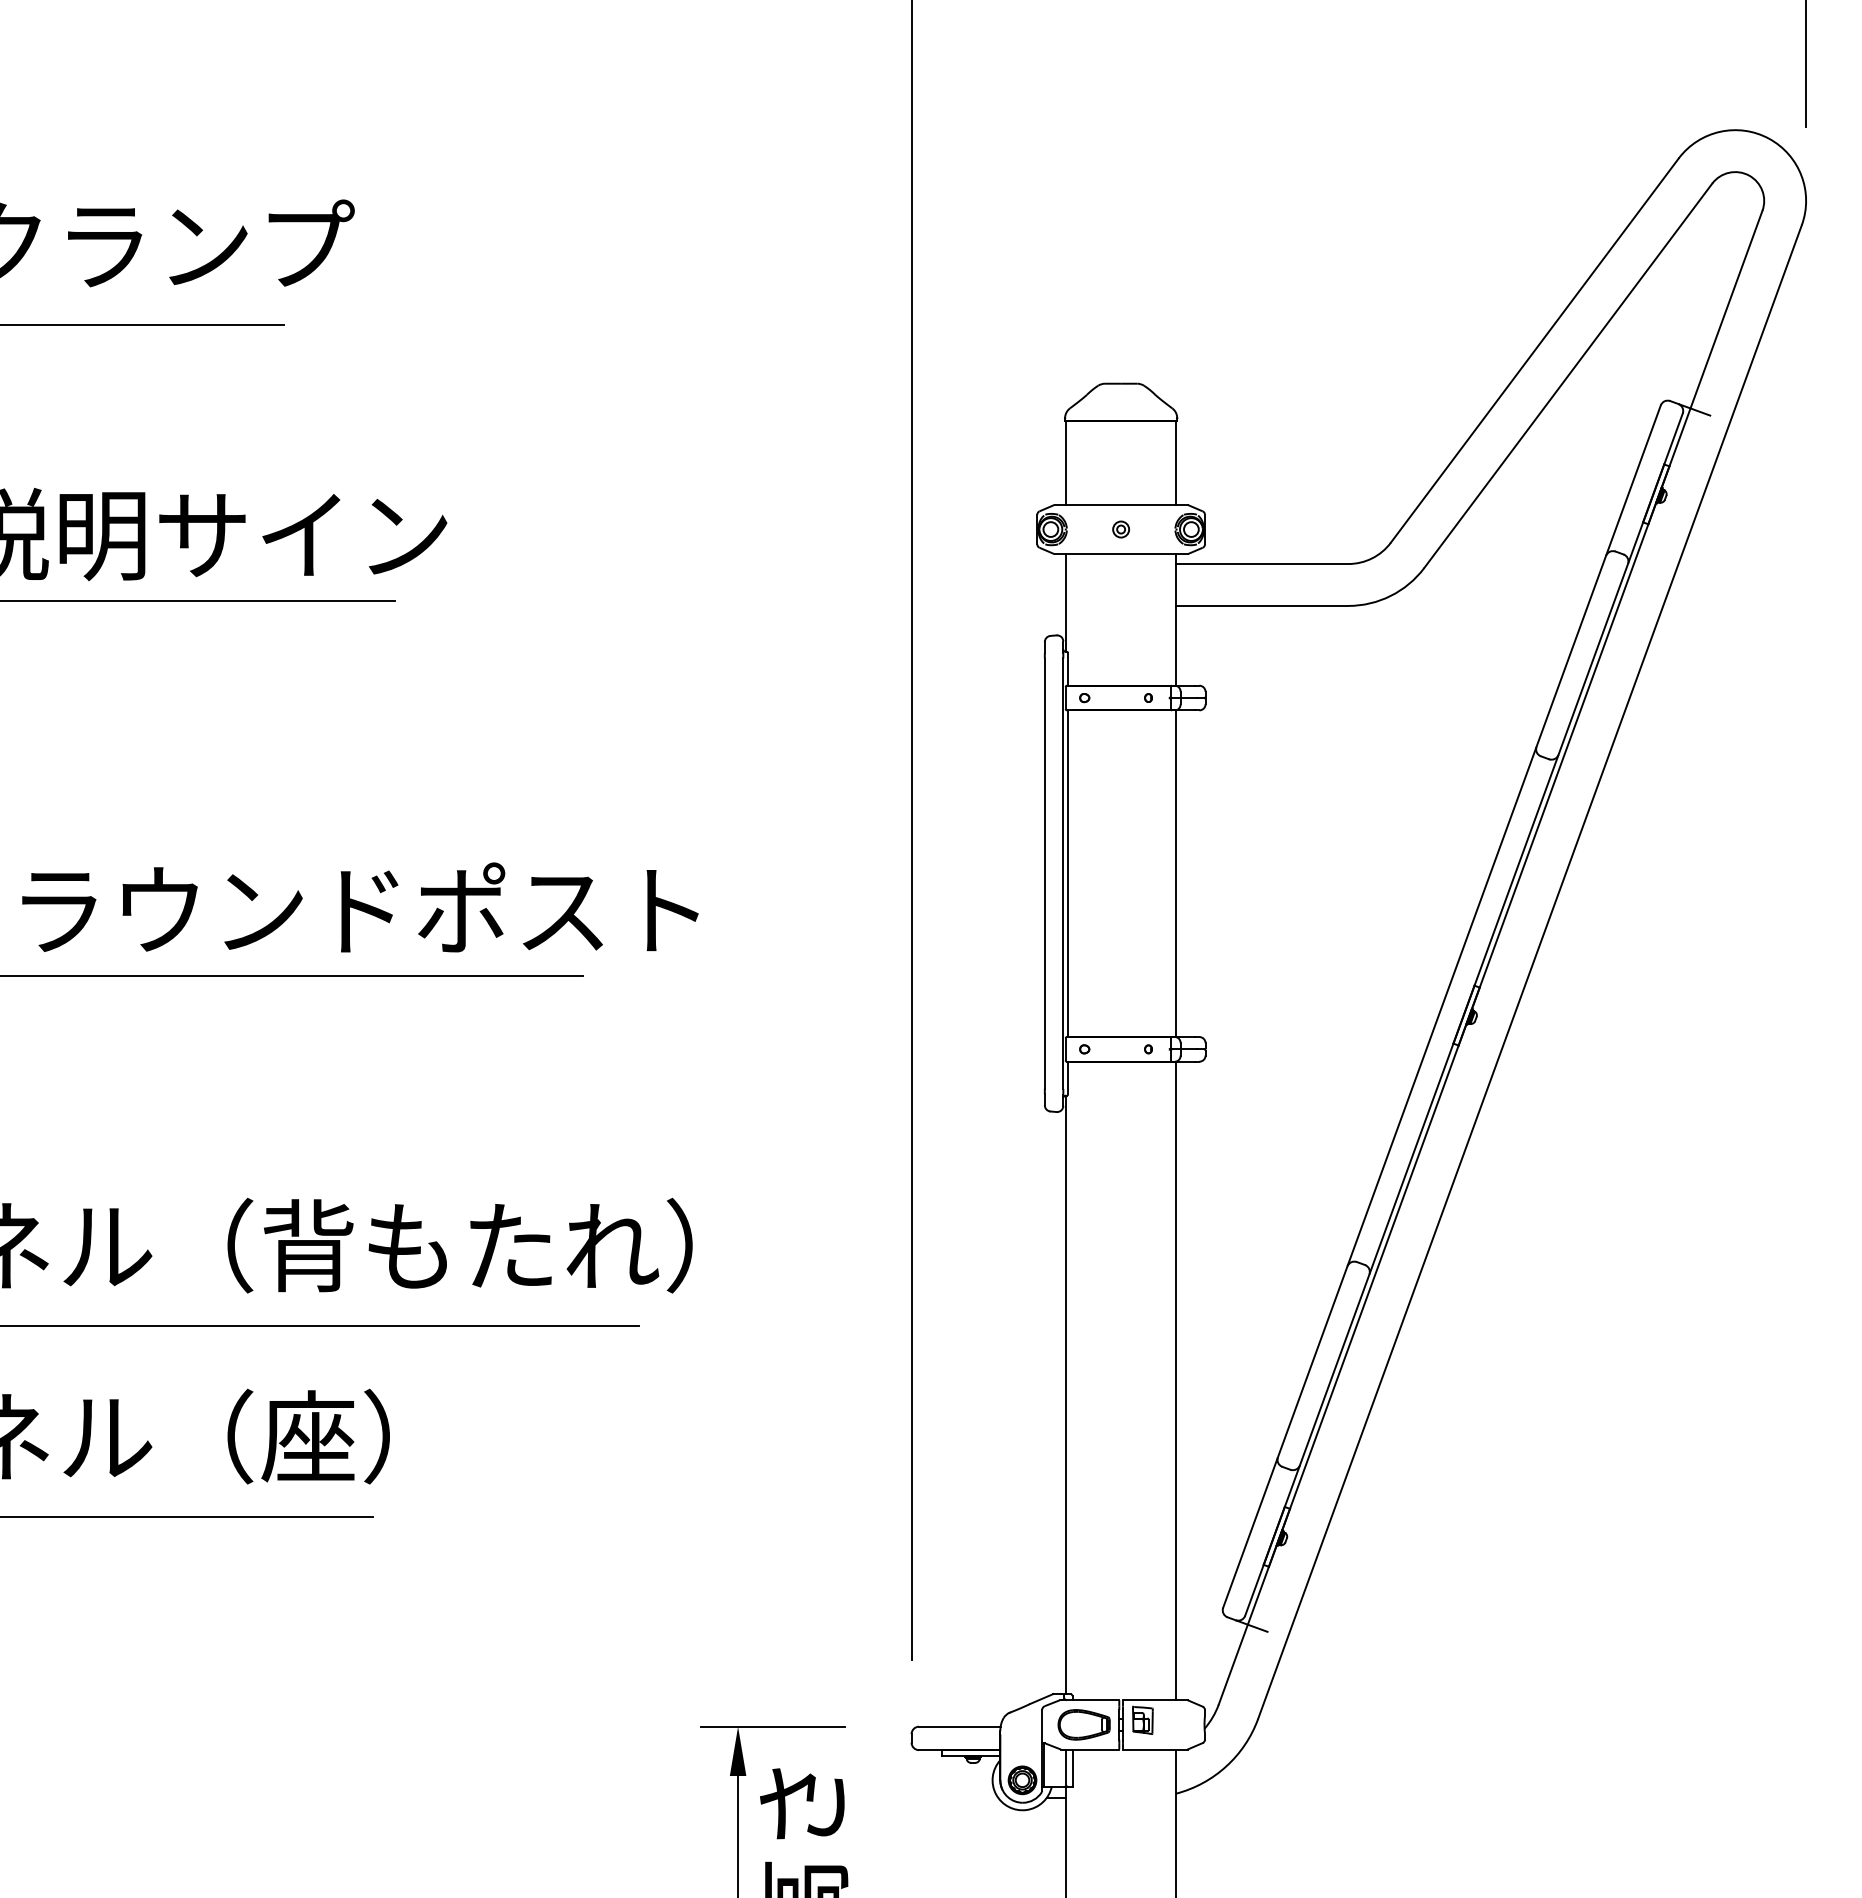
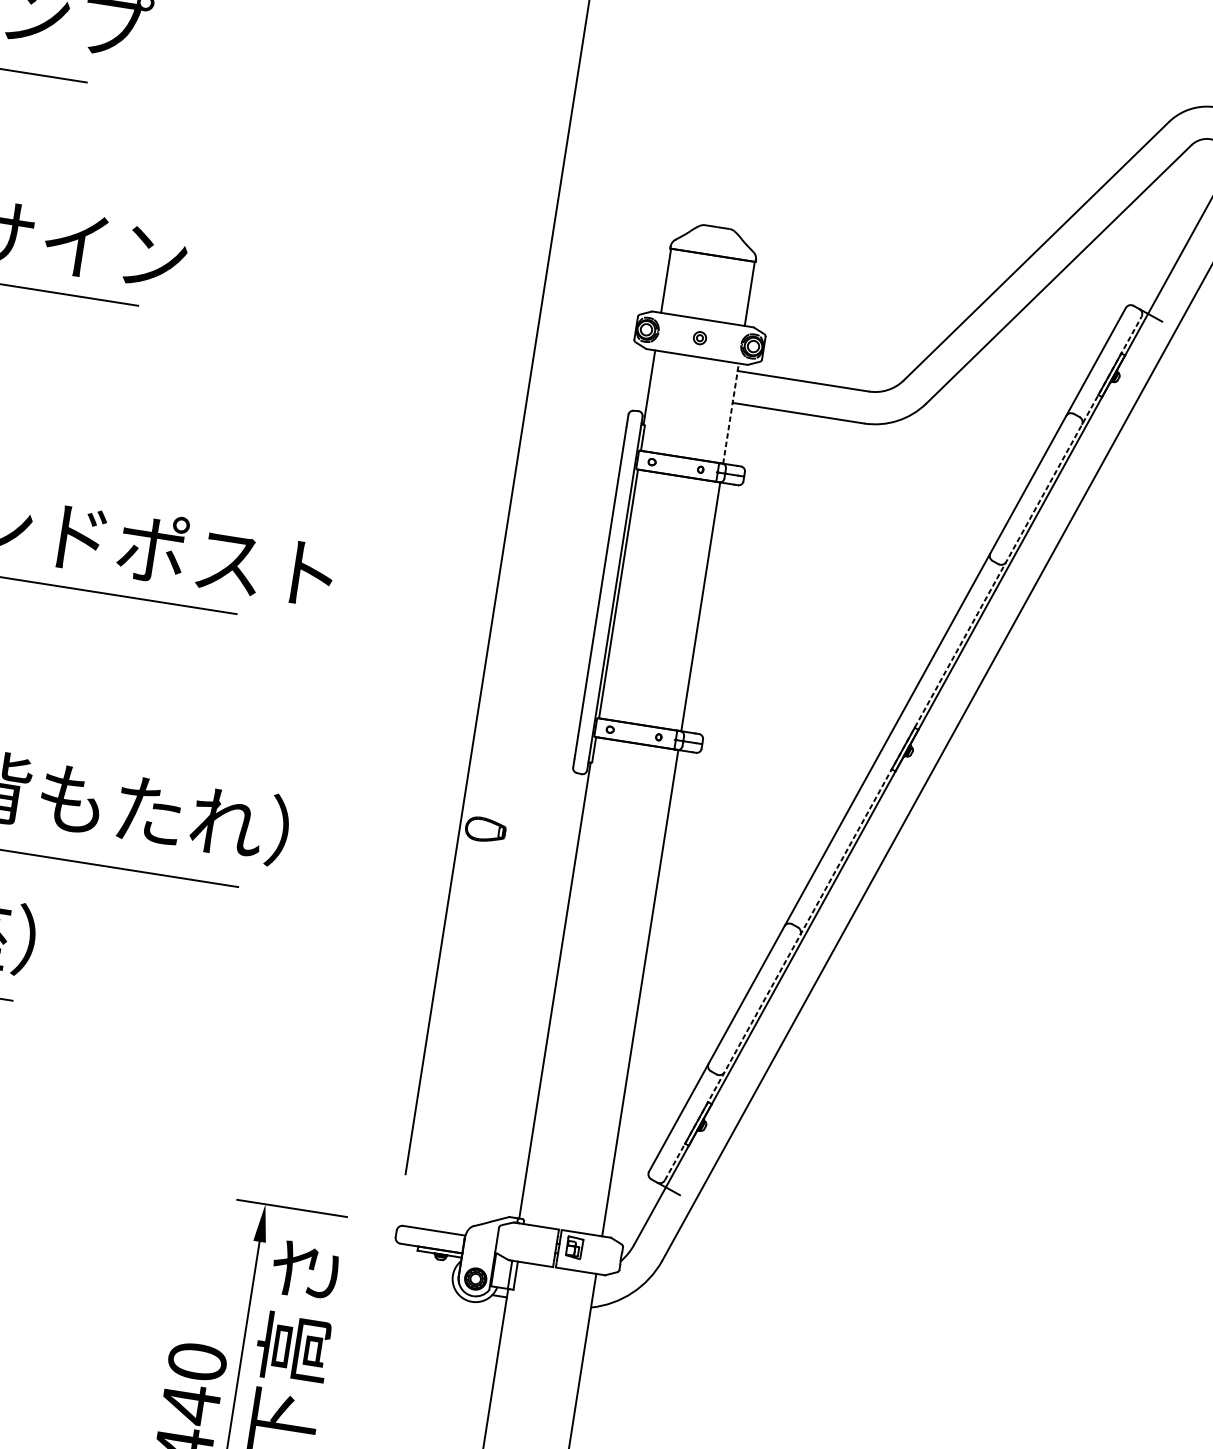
line: (1176, 620) -> (731, 414), solid -> dashed
line: (1463, 1014) -> (902, 748), solid -> dashed
part: (1083, 1724) -> (485, 829), moved

